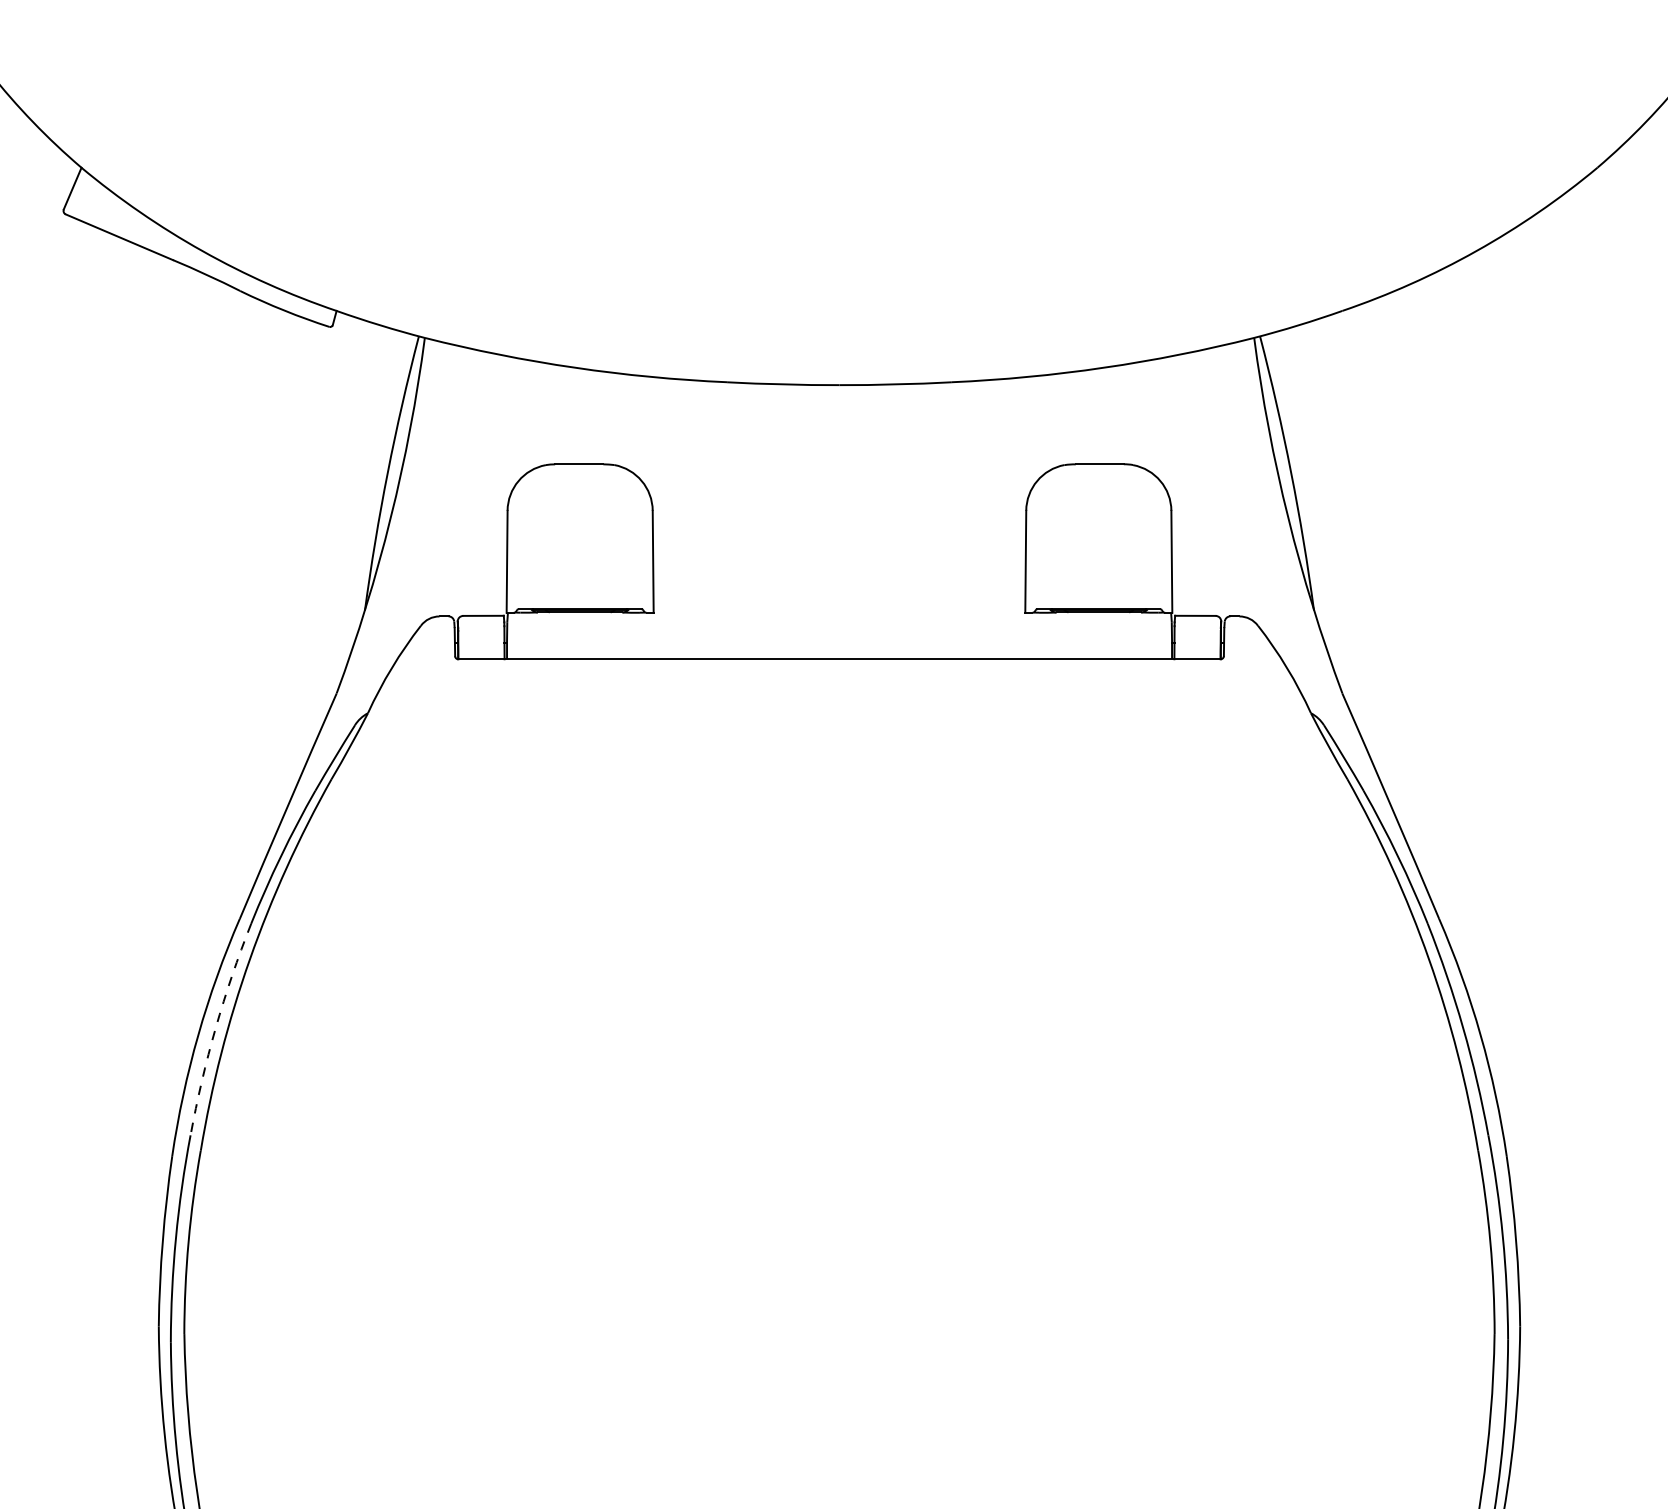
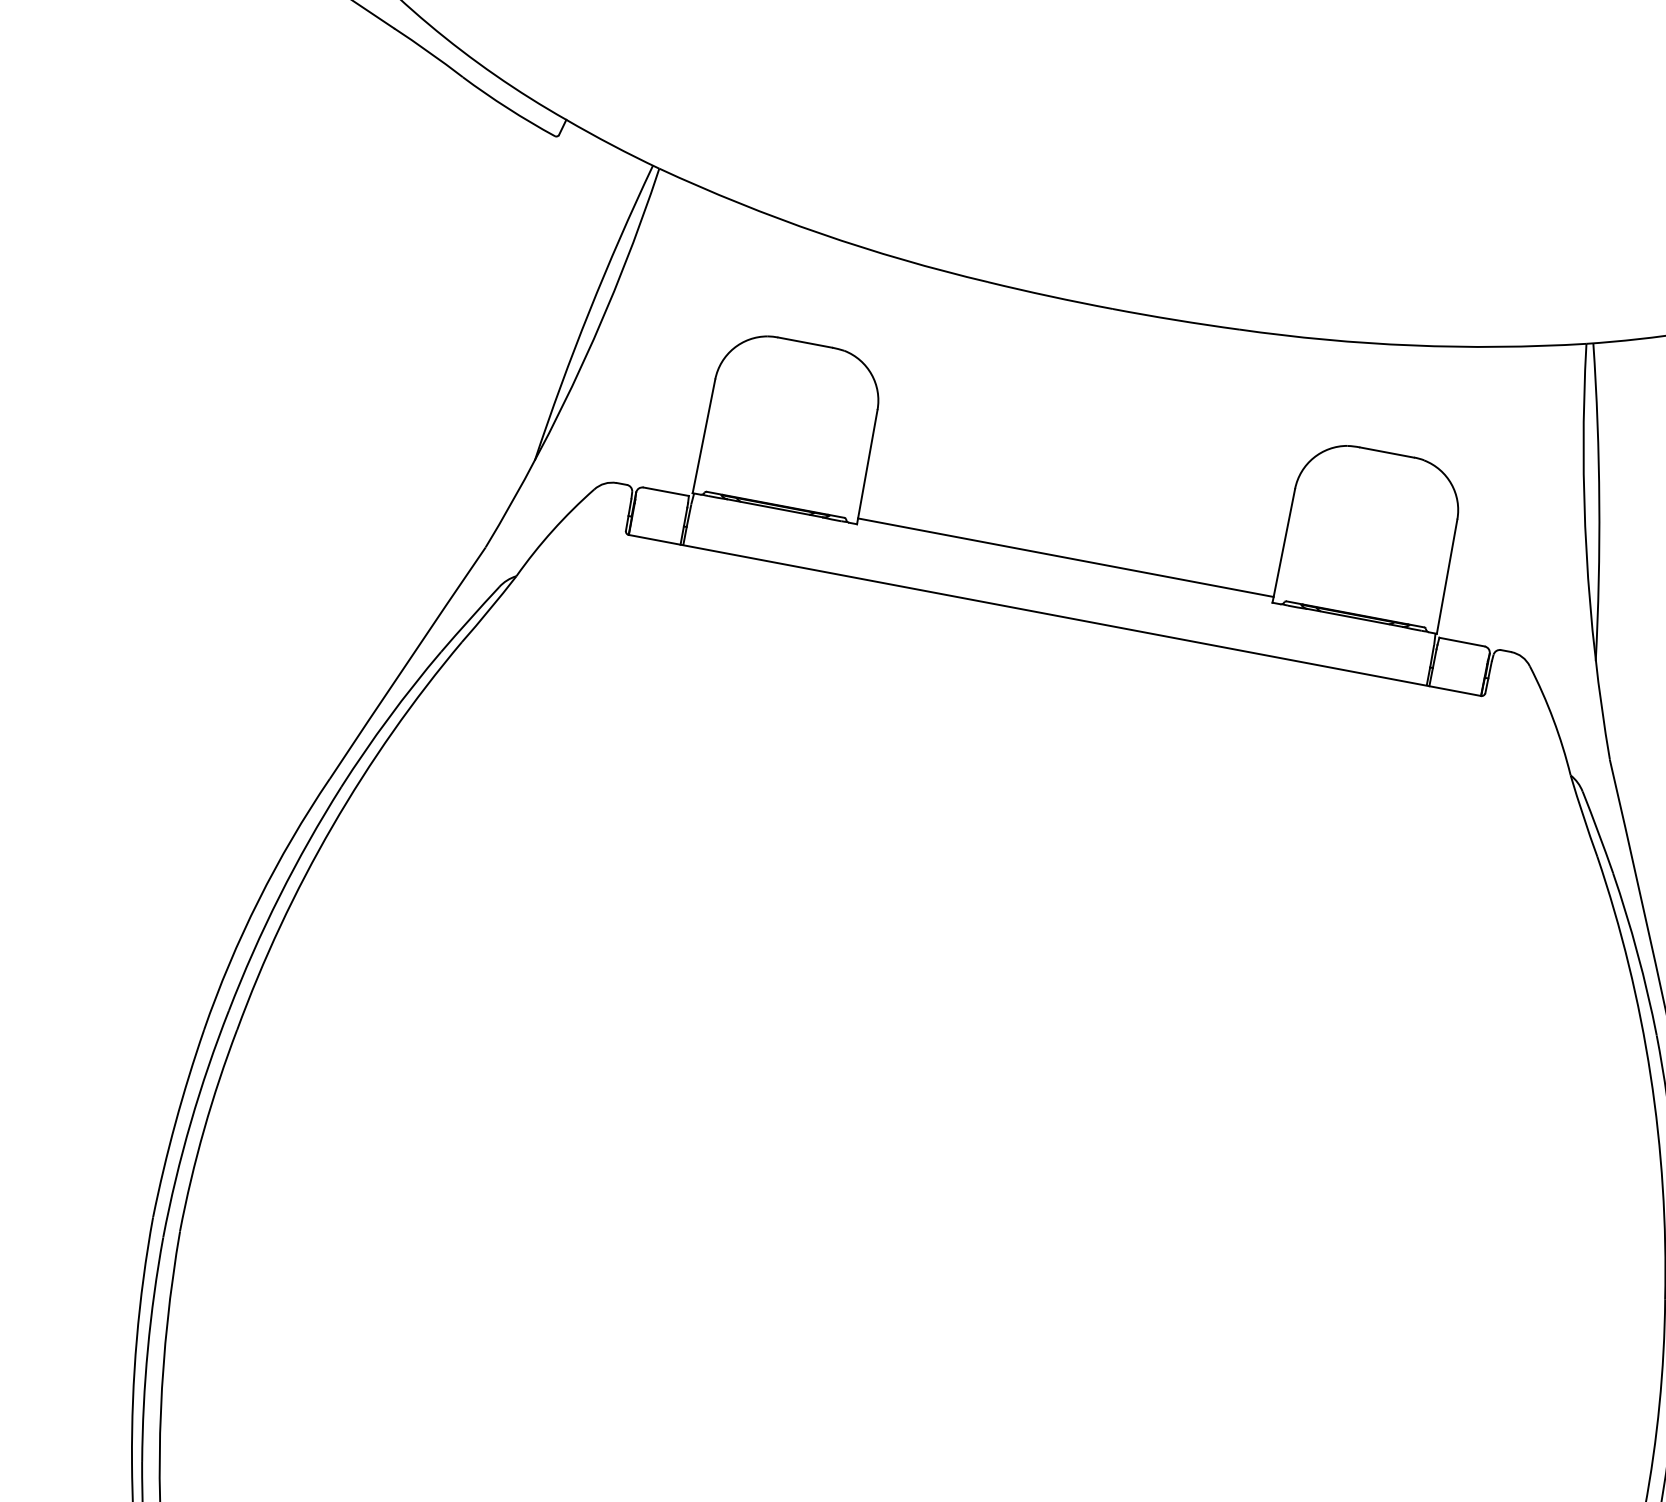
line: (839, 607) -> (1065, 557), added
arc: (215, 1028) -> (279, 896), dashed -> solid

